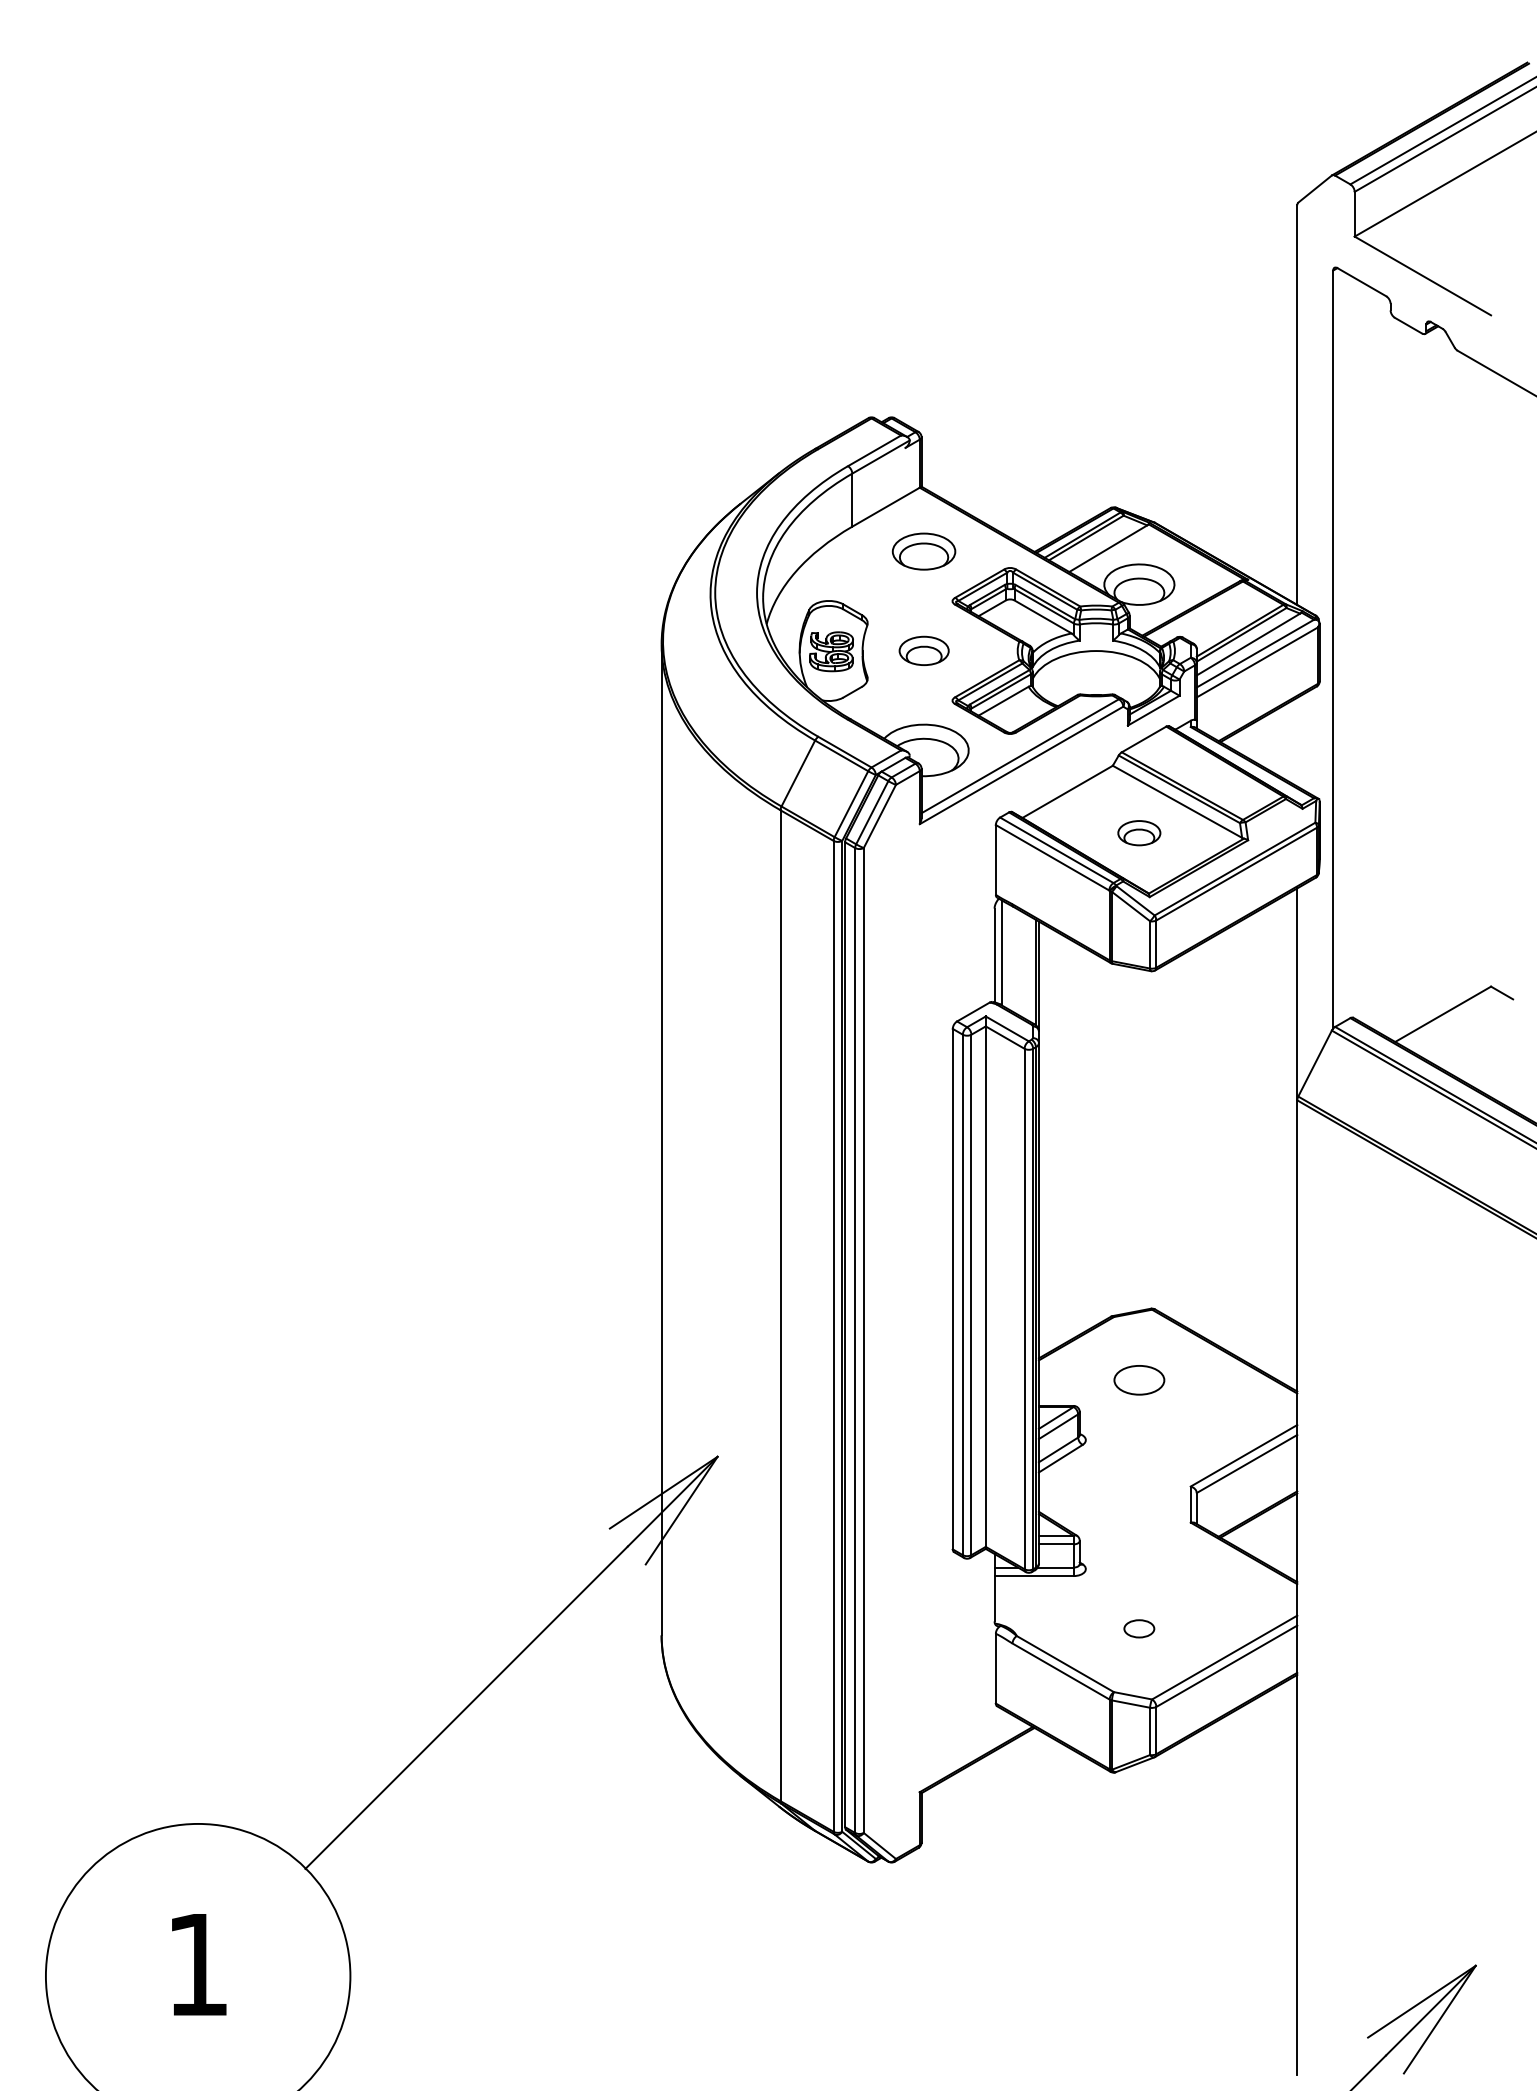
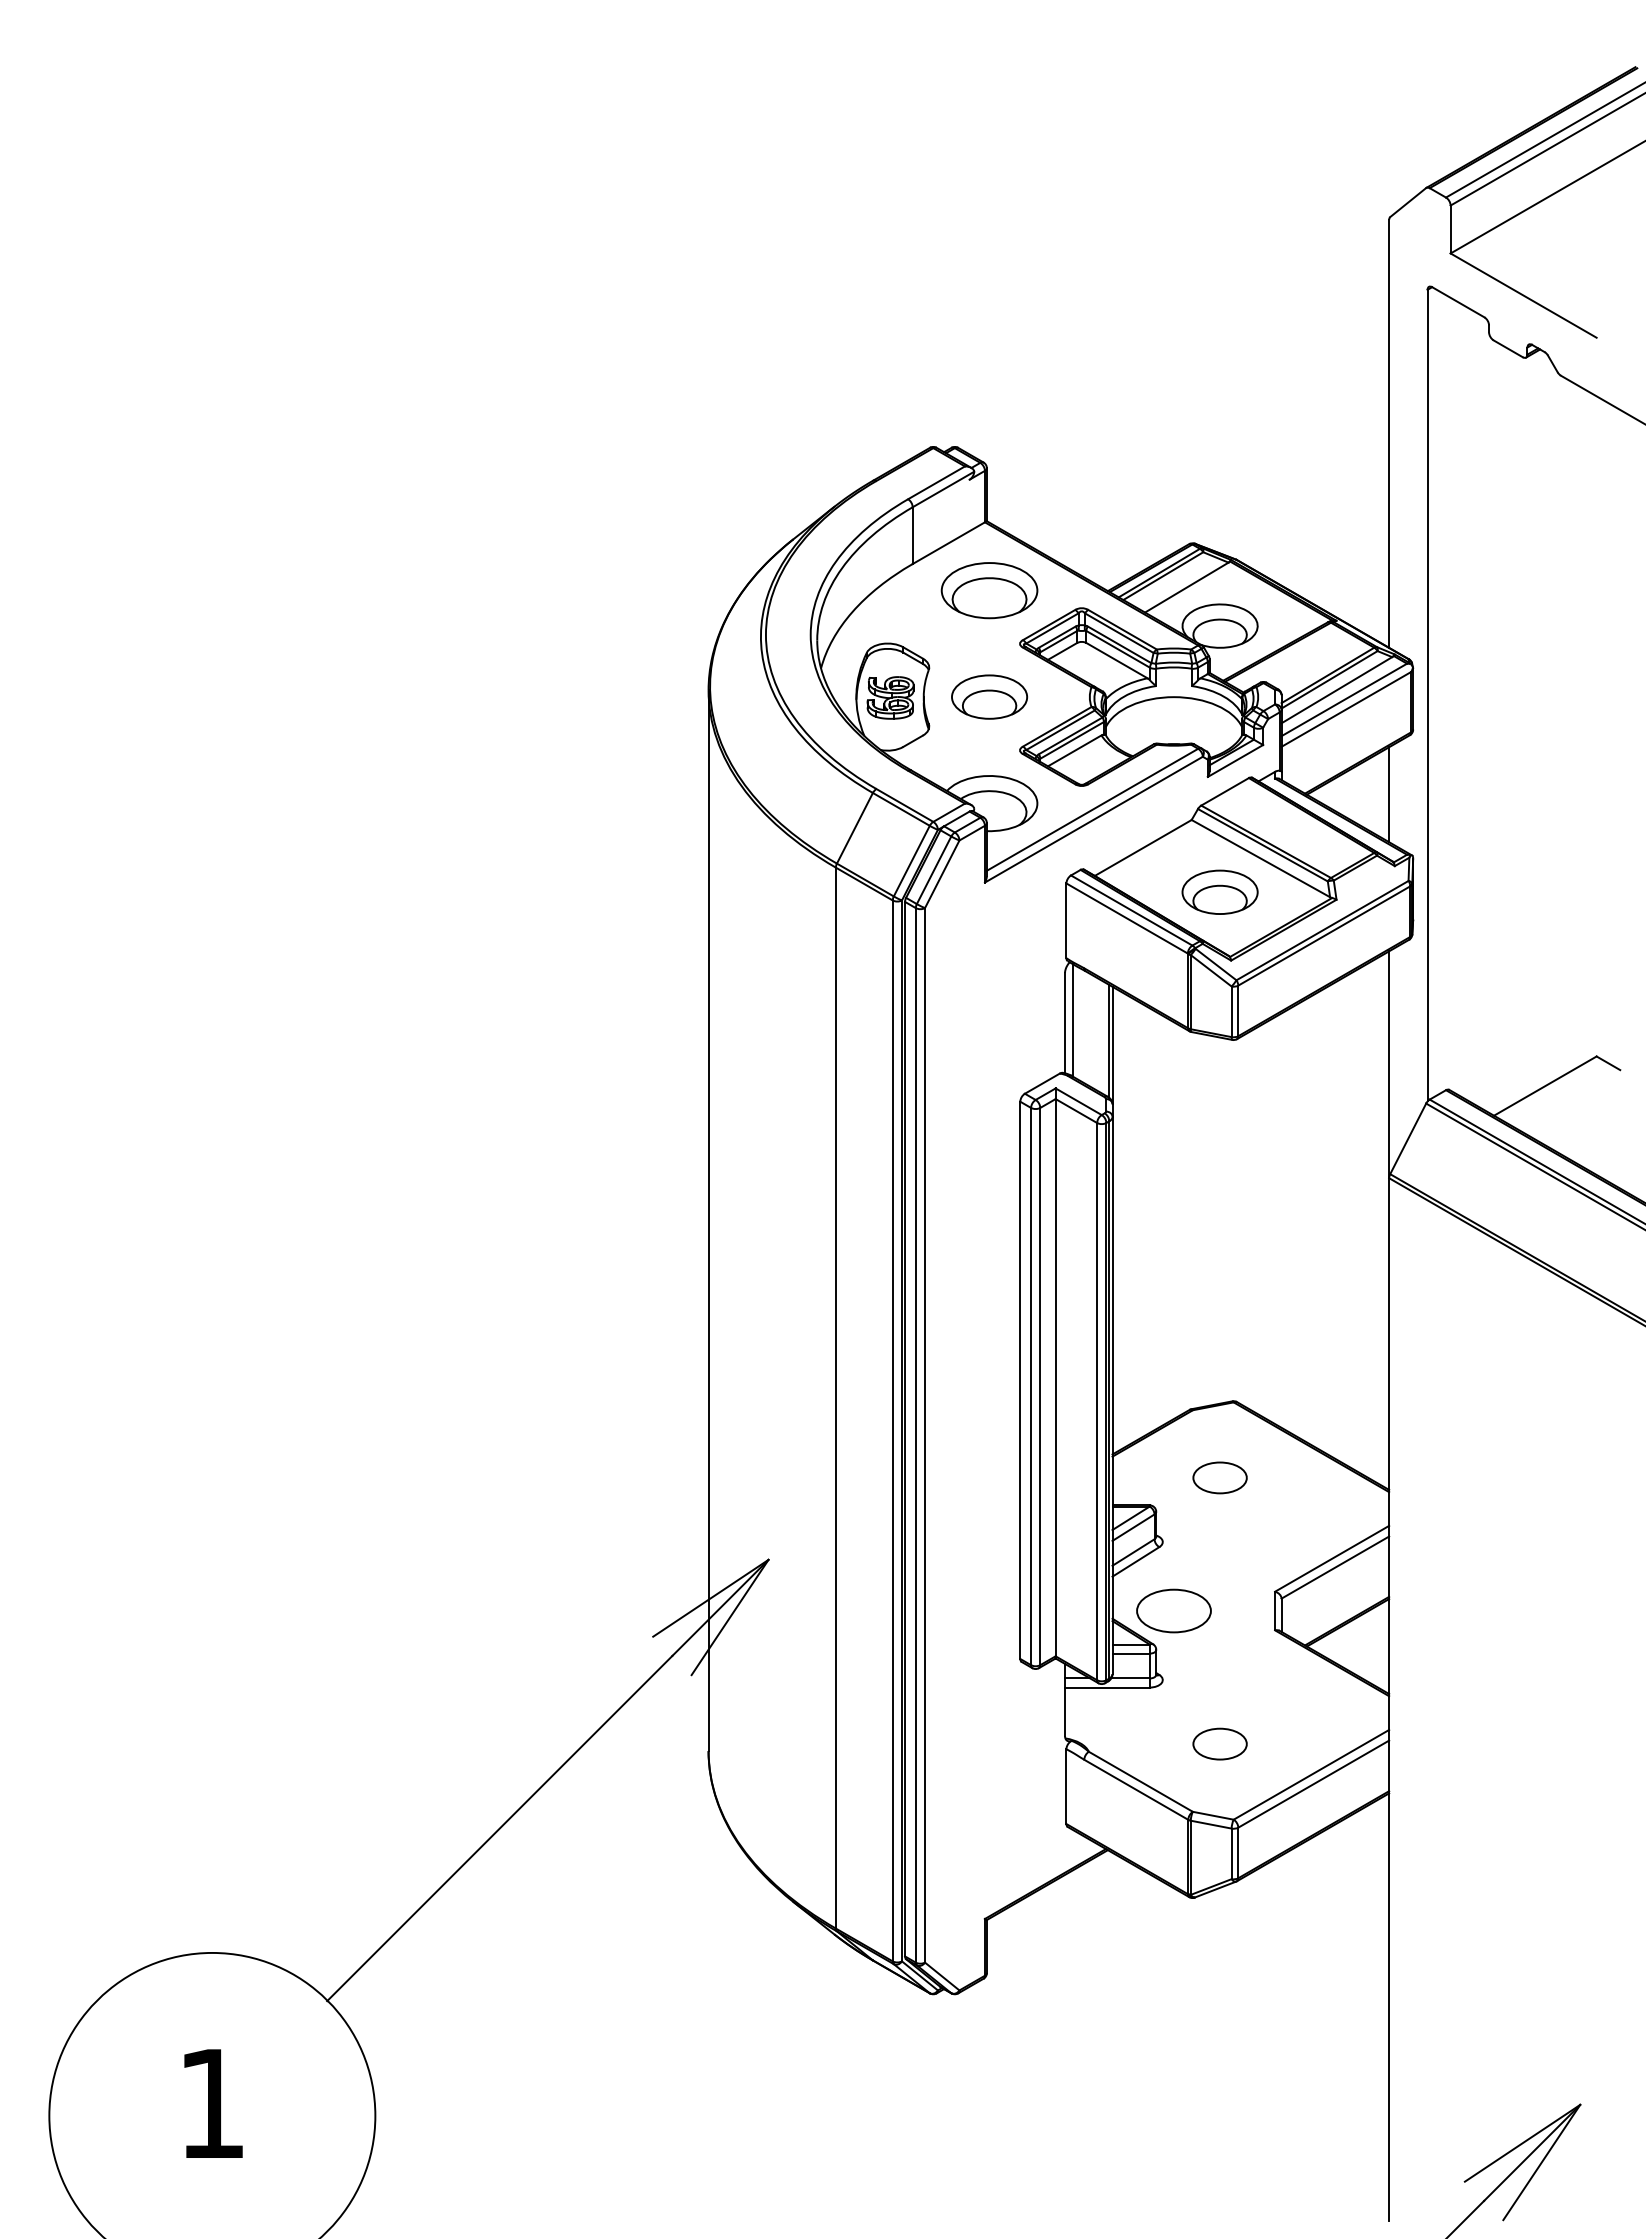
part: (924, 551) -> (989, 590), size x1.43
part: (924, 650) -> (989, 696), size x1.43
line: (1297, 741) -> (1389, 794), added
part: (1138, 832) -> (1219, 891), size x1.67
part: (1095, 1504) -> (1173, 1610), added
part: (1138, 1628) -> (1219, 1743), size x1.67

